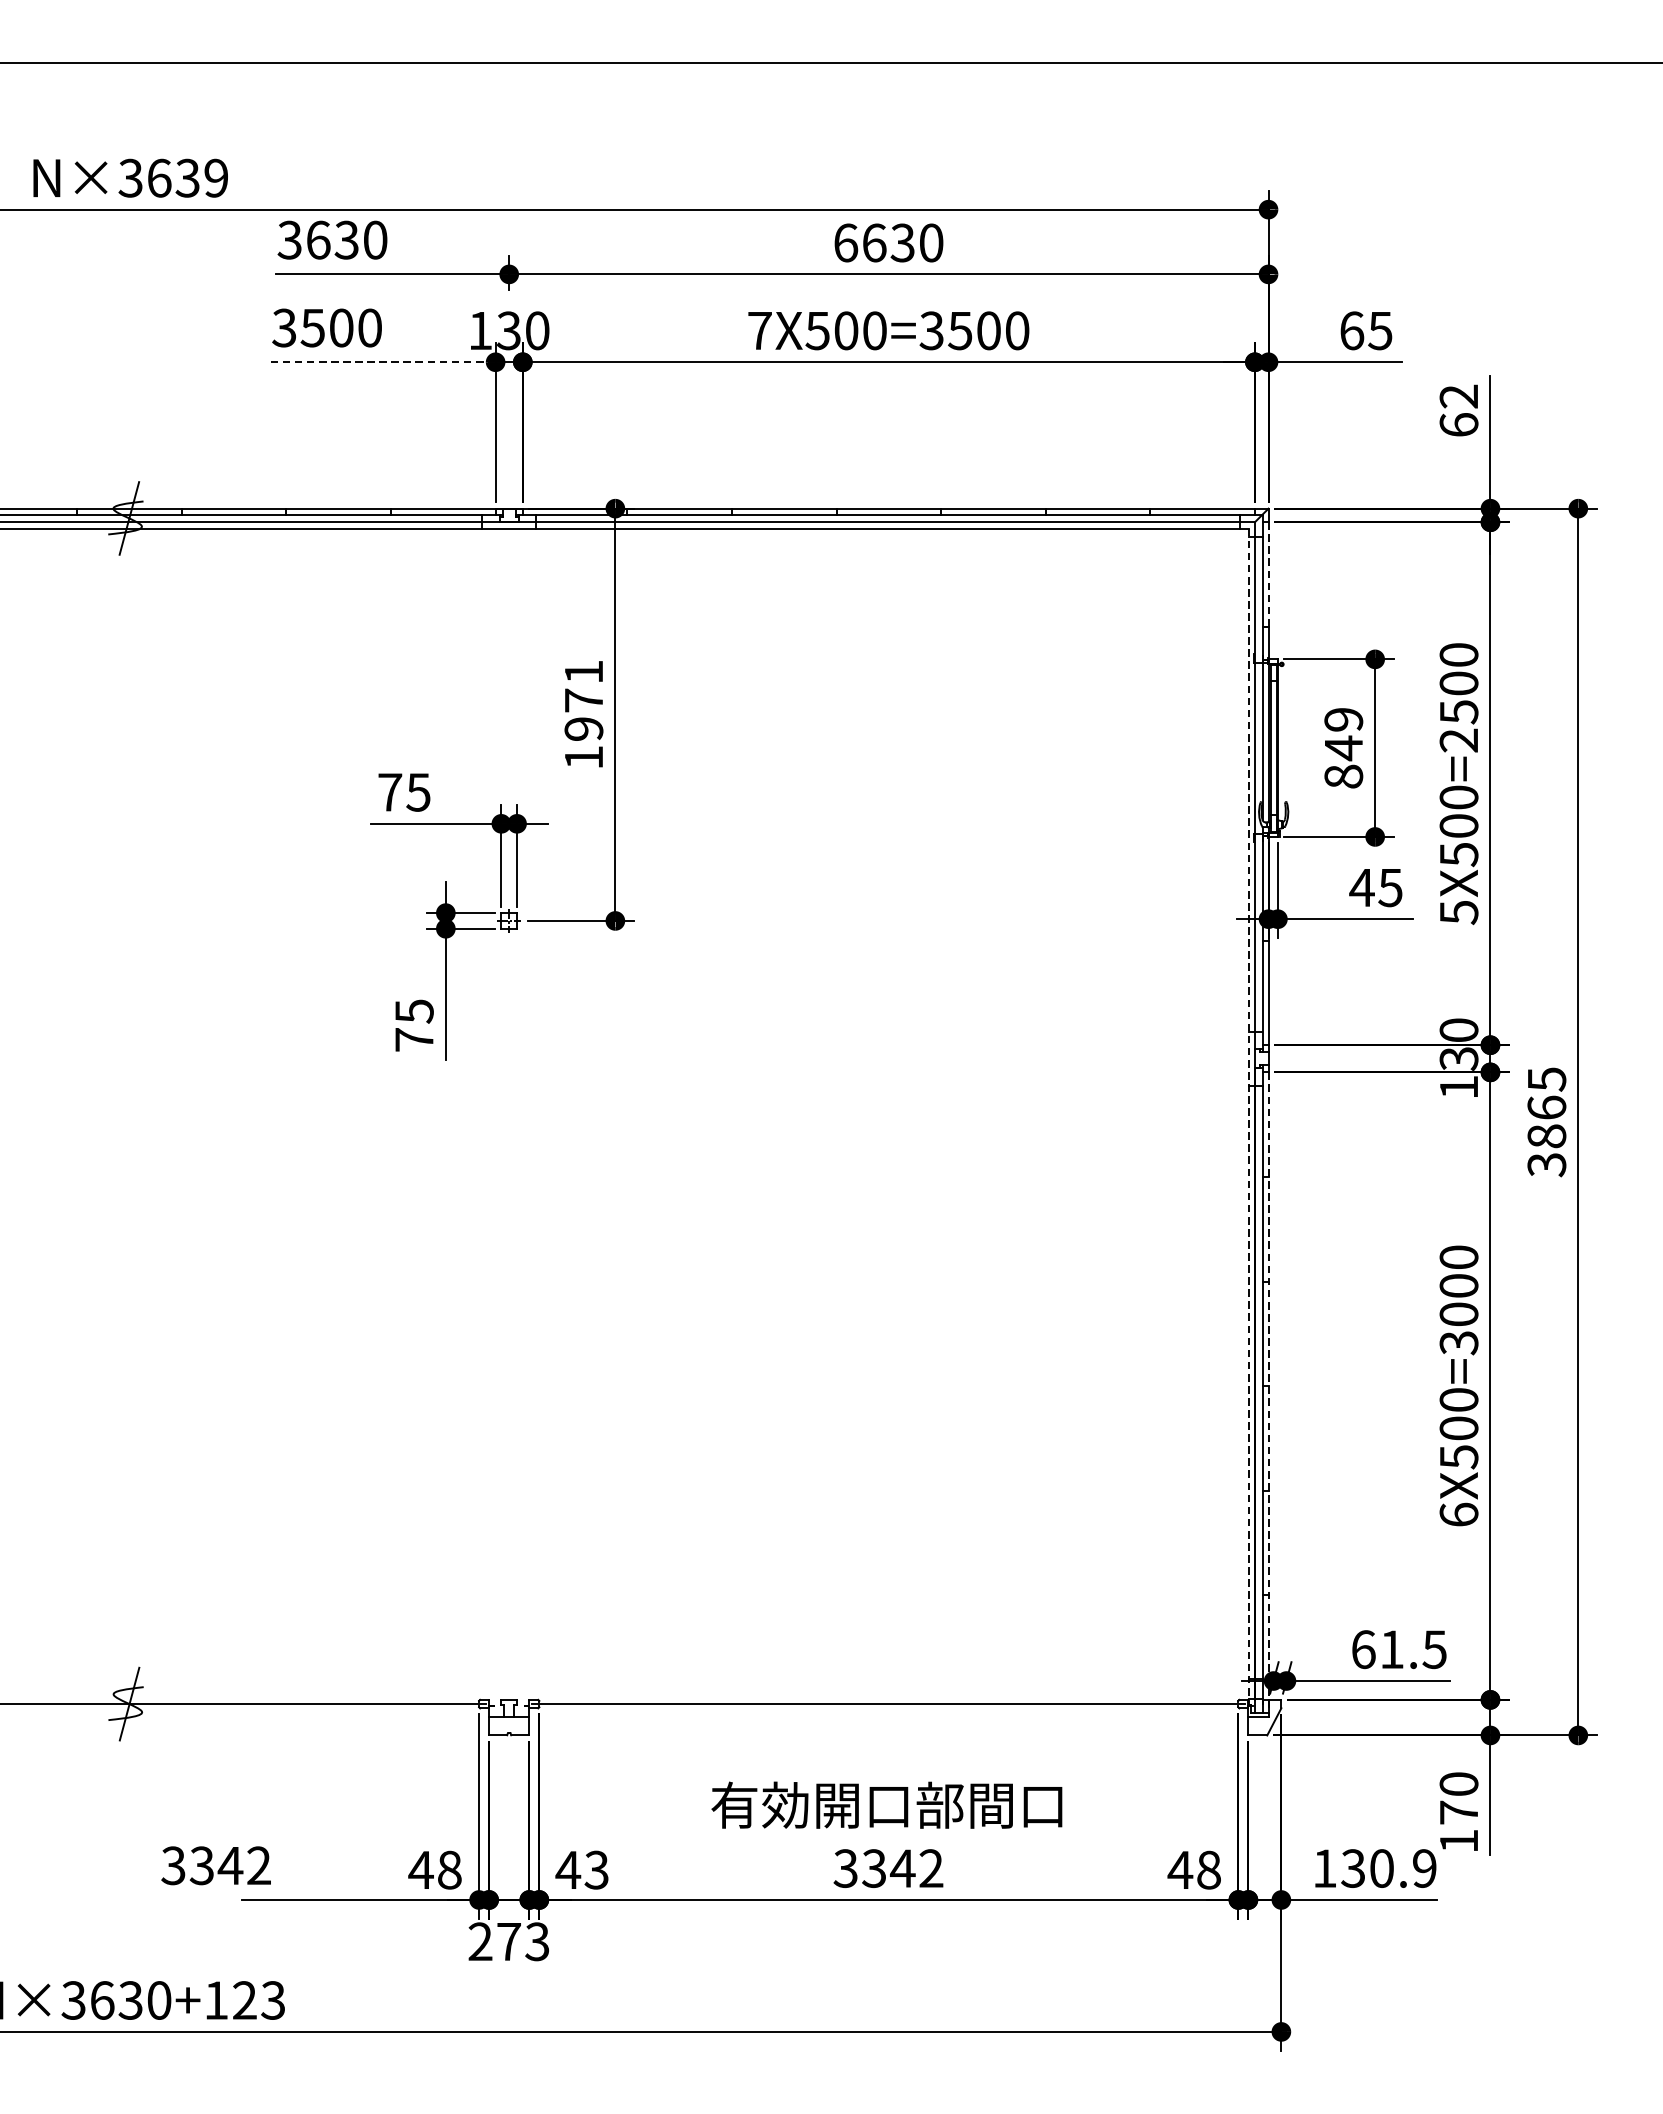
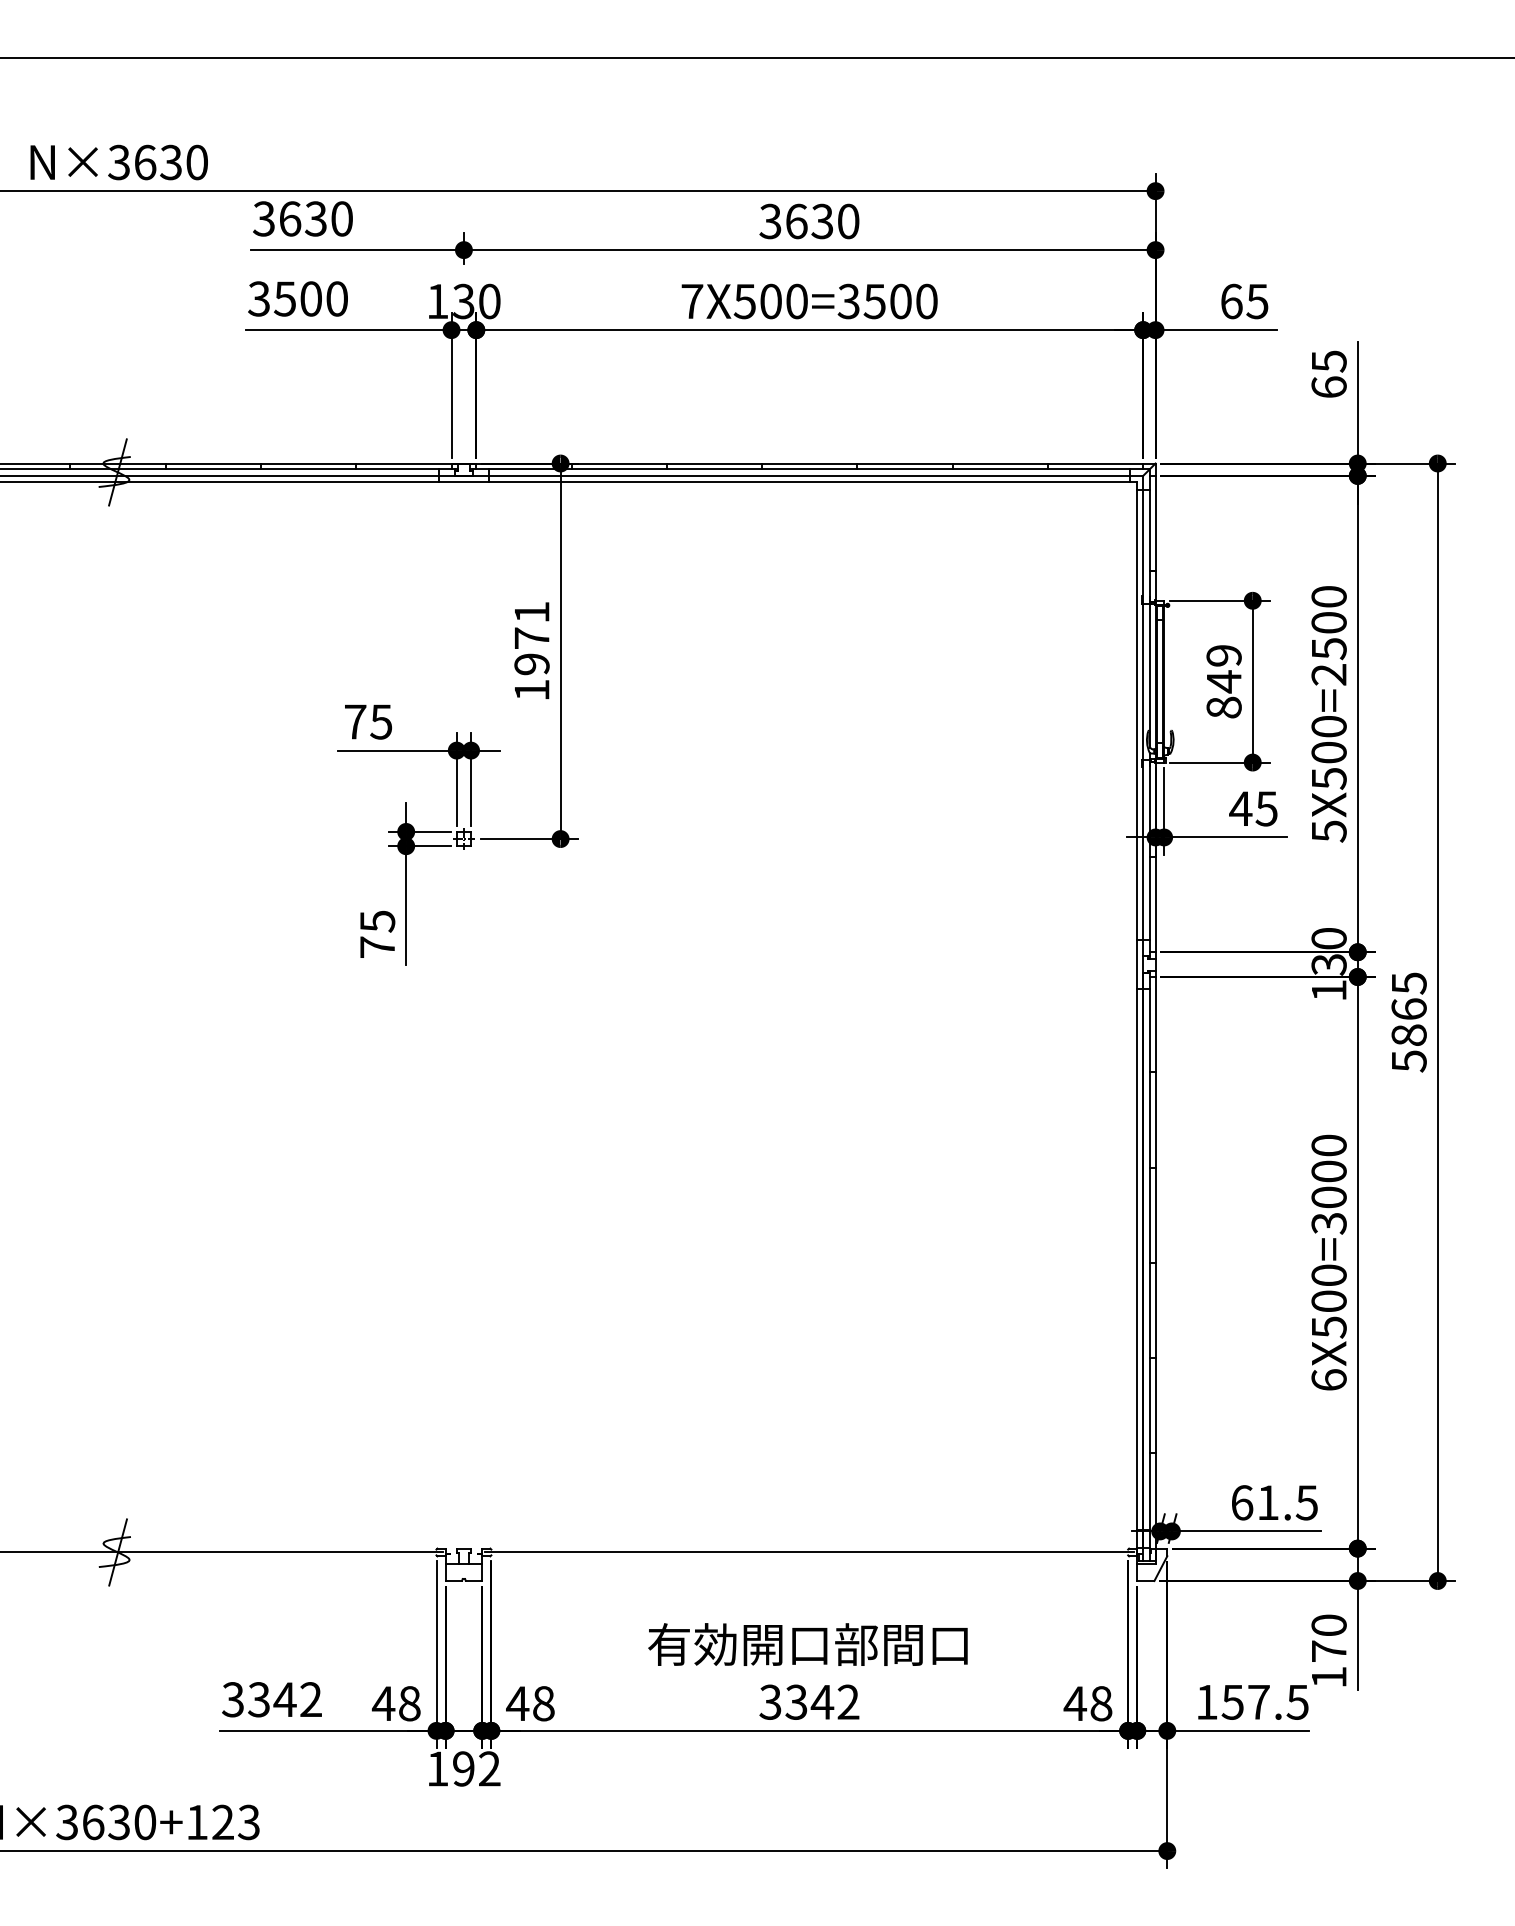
text: (215, 178) -> (196, 162), N×3639 -> N×3630
text: (845, 242) -> (770, 221), 6630 -> 3630
line: (382, 362) -> (348, 330), dashed -> solid
text: (1458, 396) -> (1328, 361), 62 -> 65
line: (1268, 574) -> (1155, 523), dashed -> solid
line: (1248, 1117) -> (1137, 1018), dashed -> solid
text: (1546, 1165) -> (1408, 1061), 3865 -> 5865
line: (1268, 1392) -> (1155, 1268), dashed -> solid
text: (215, 1865) -> (271, 1699), moved
text: (1388, 1867) -> (1264, 1701), 130.9 -> 157.5
text: (596, 1869) -> (543, 1703), 43 -> 48
text: (508, 1941) -> (463, 1768), 273 -> 192

